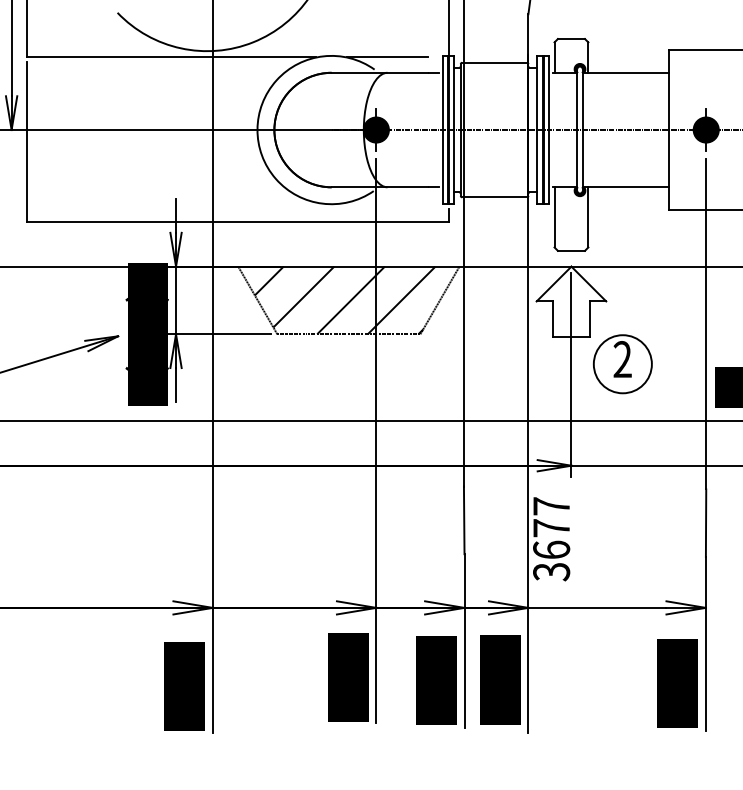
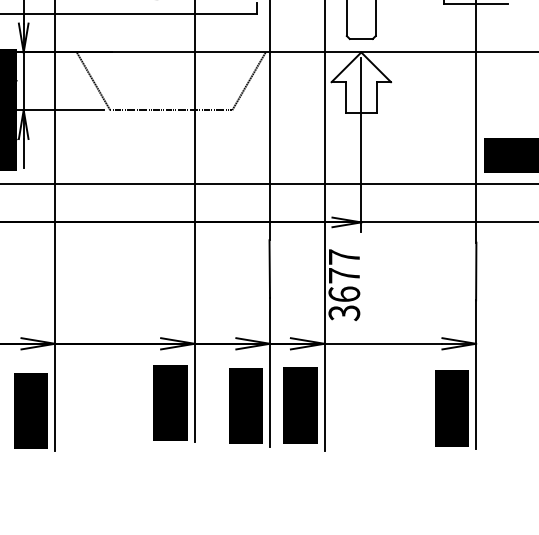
hatch: (344, 300) -> (167, 81), removed
part: (622, 364) -> (404, 135), removed

